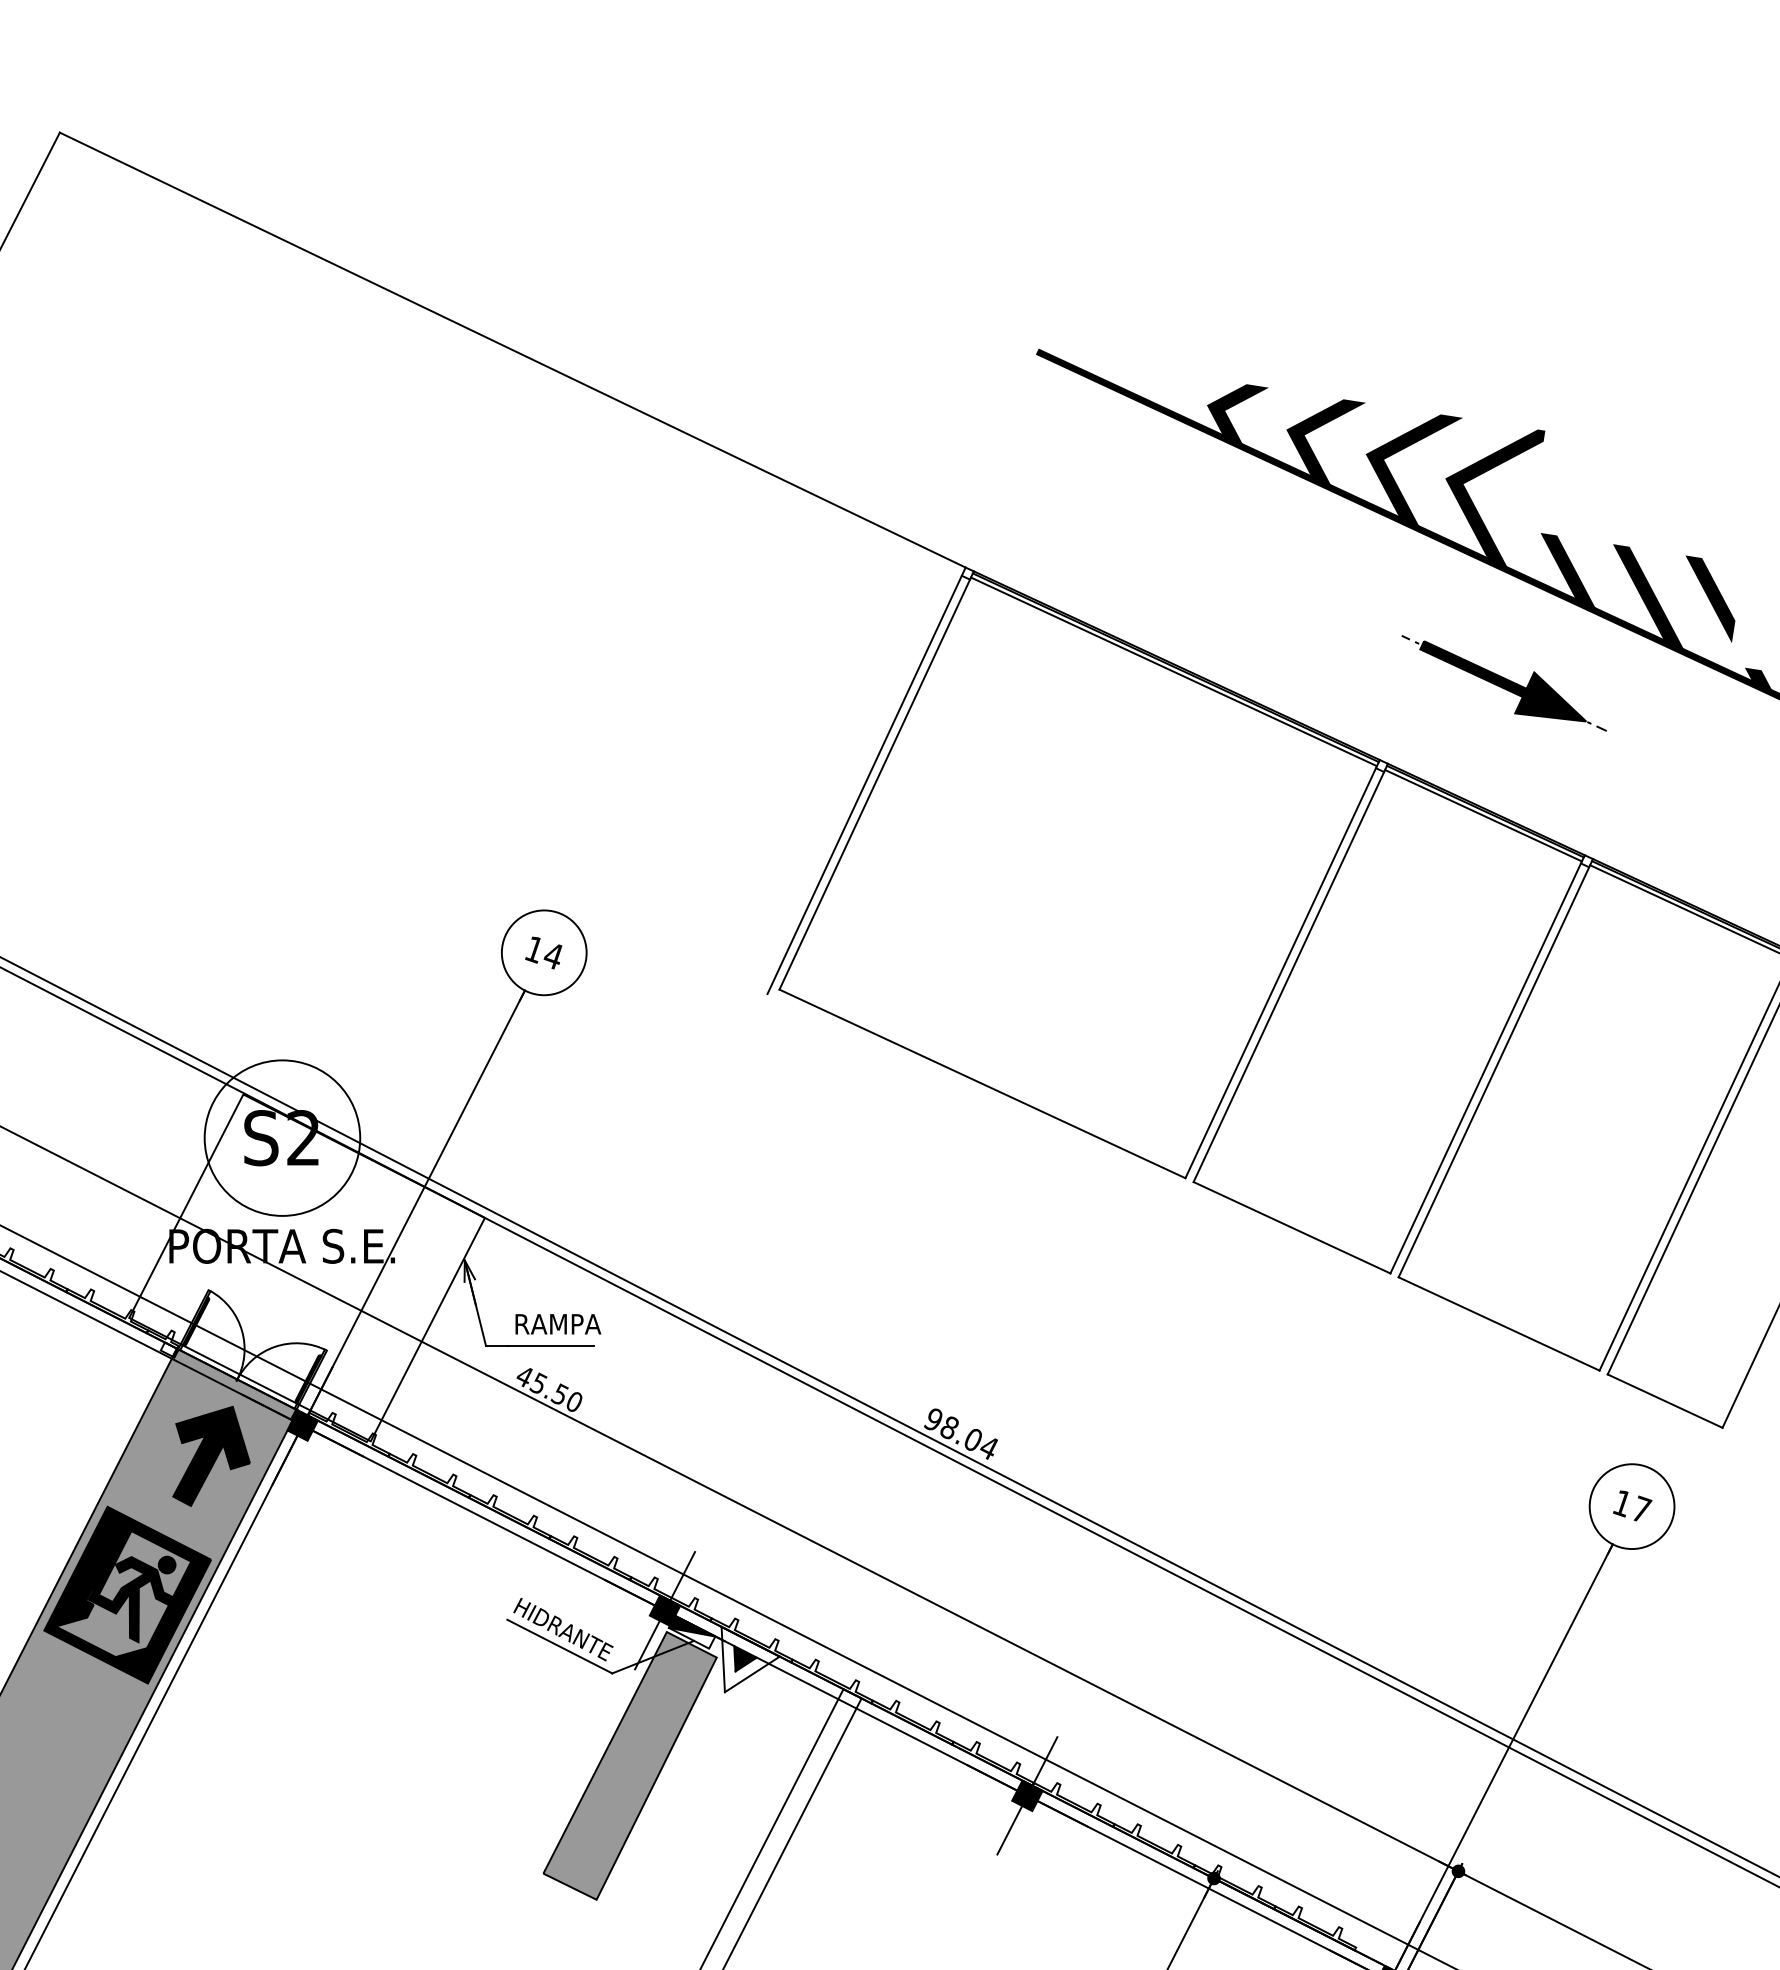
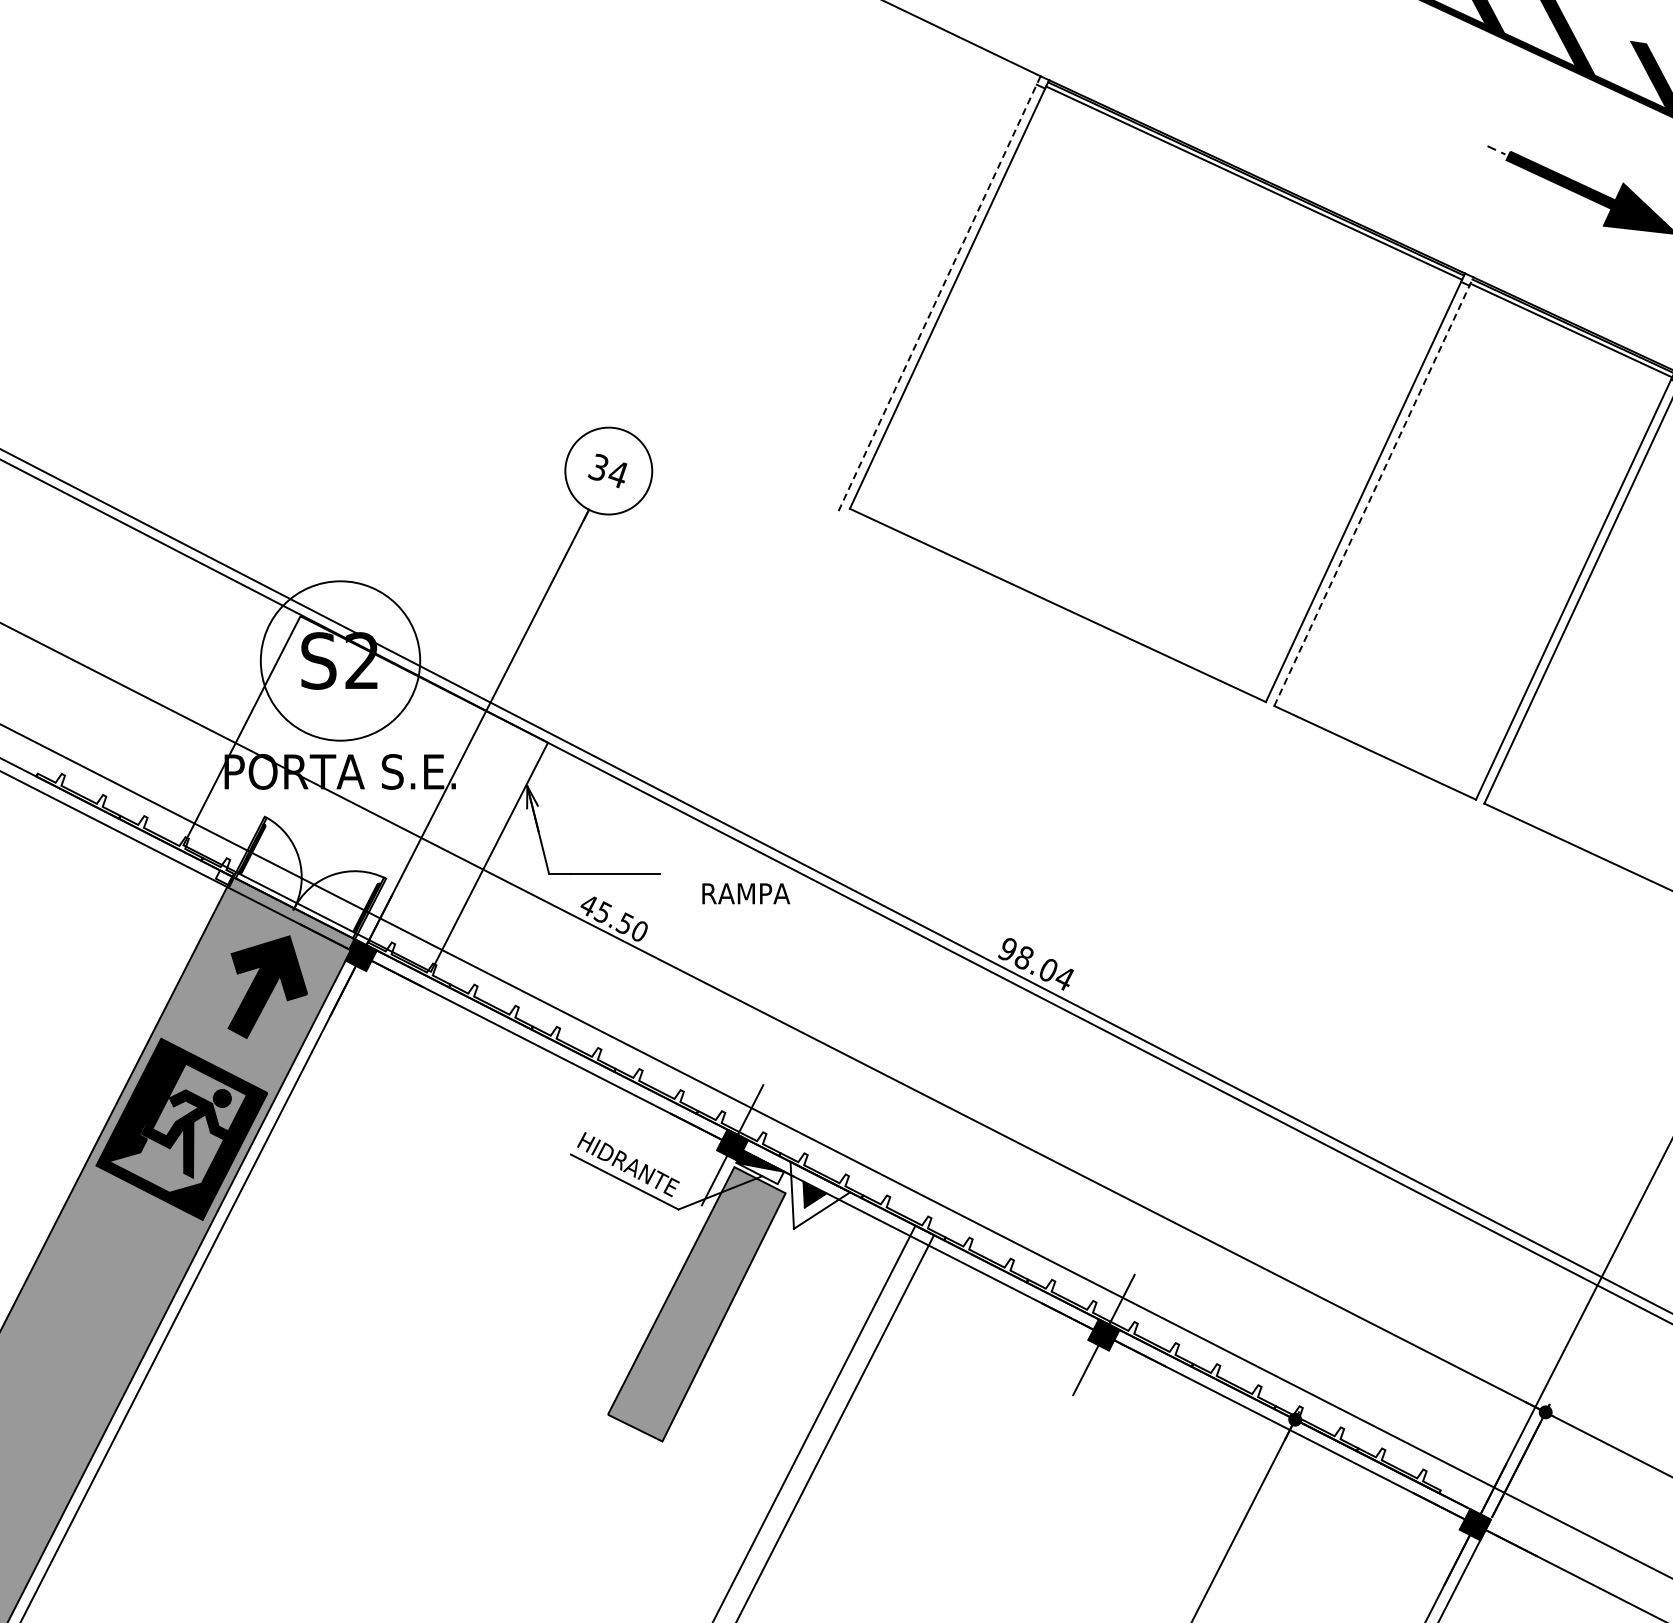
line: (866, 781) -> (939, 295), solid -> dashed
text: (533, 949) -> (597, 467), 14 -> 34
line: (1290, 972) -> (1373, 491), solid -> dashed
text: (558, 1324) -> (746, 893), moved

